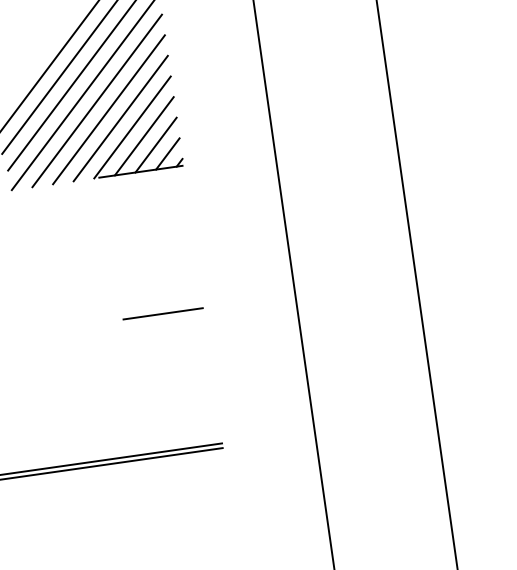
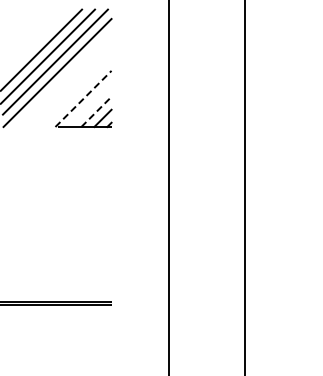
line: (96, 101) -> (63, 79), removed
line: (108, 109) -> (70, 85), removed
line: (119, 118) -> (76, 92), removed
line: (132, 126) -> (83, 98), solid -> dashed
line: (143, 136) -> (89, 105), removed
line: (156, 144) -> (96, 111), solid -> dashed
line: (163, 313) -> (86, 216), removed

